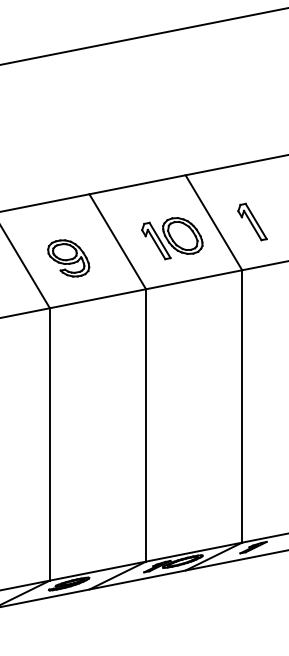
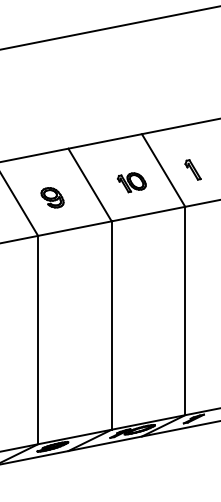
part: (252, 221) -> (193, 169), size x0.7
part: (172, 238) -> (131, 182), size x0.6
part: (68, 258) -> (52, 197), size x0.7

